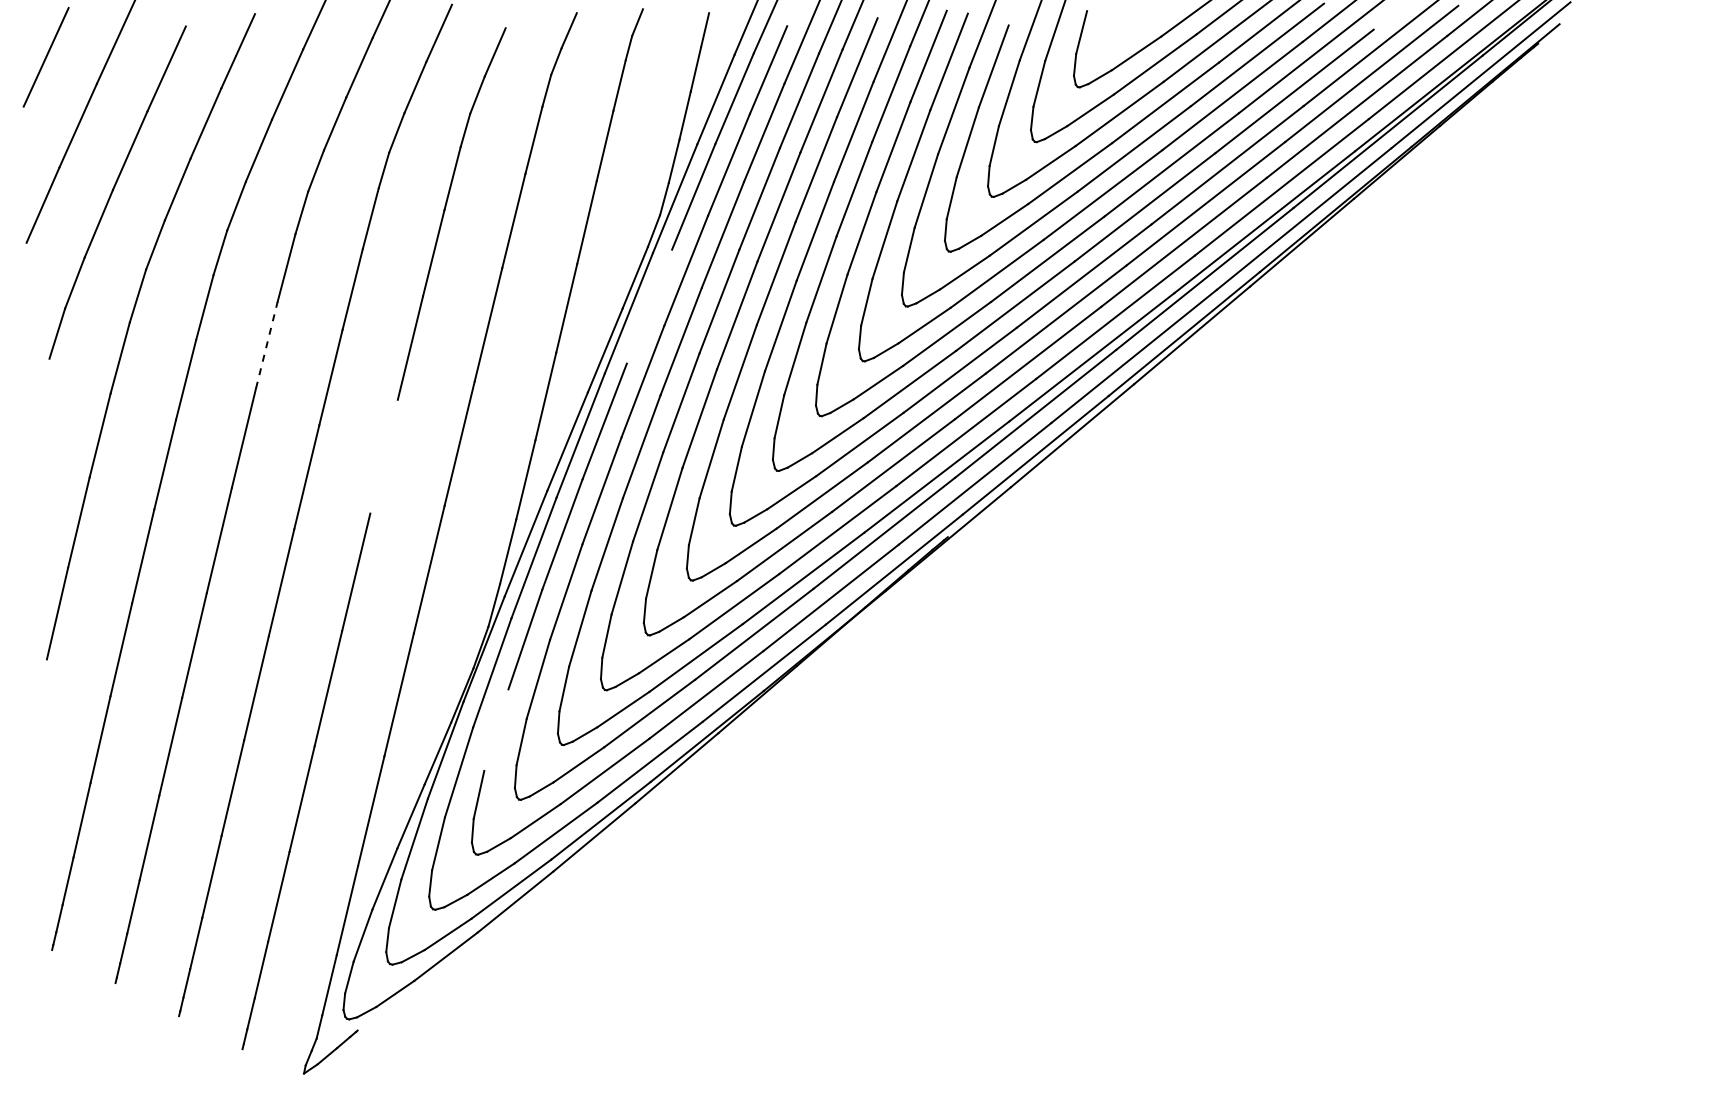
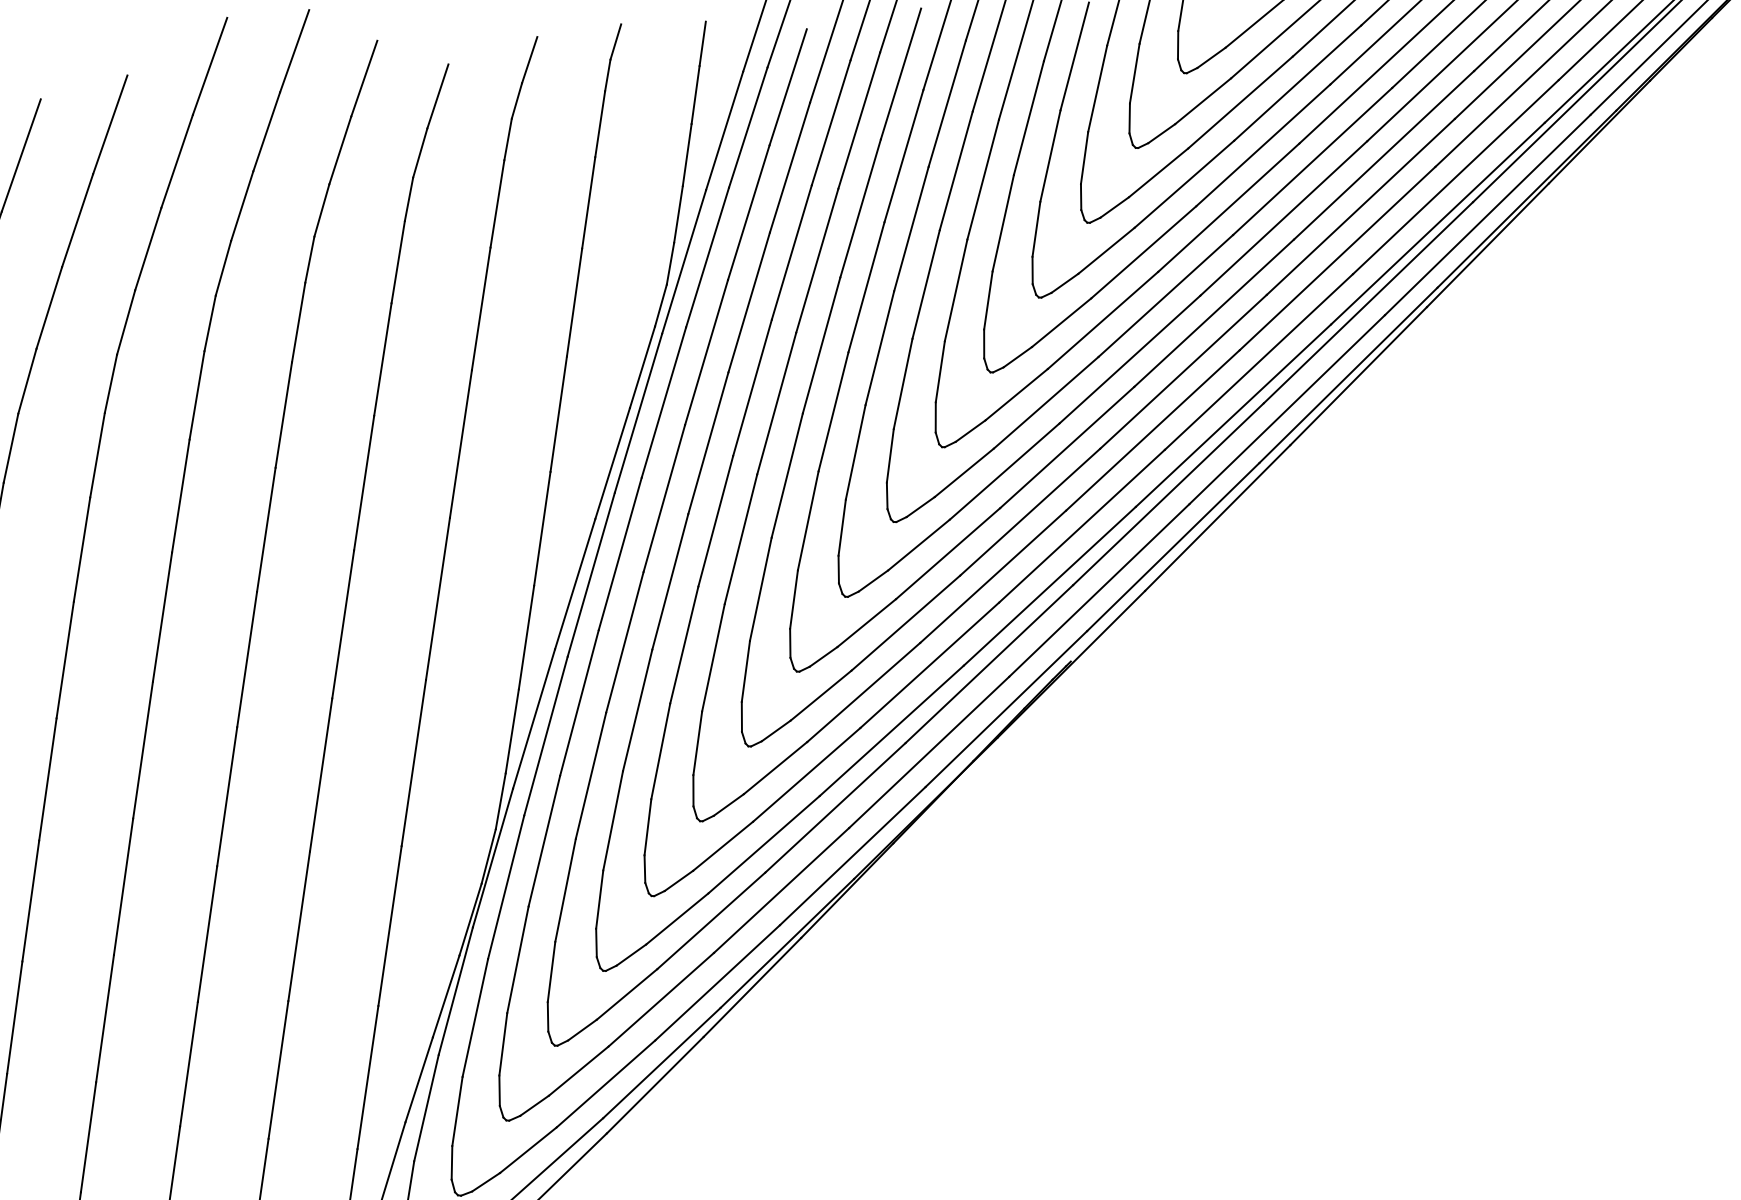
line: (649, 306) -> (663, 402), added
line: (266, 345) -> (180, 496), dashed -> solid
line: (383, 456) -> (342, 624), added
line: (496, 729) -> (518, 958), added

